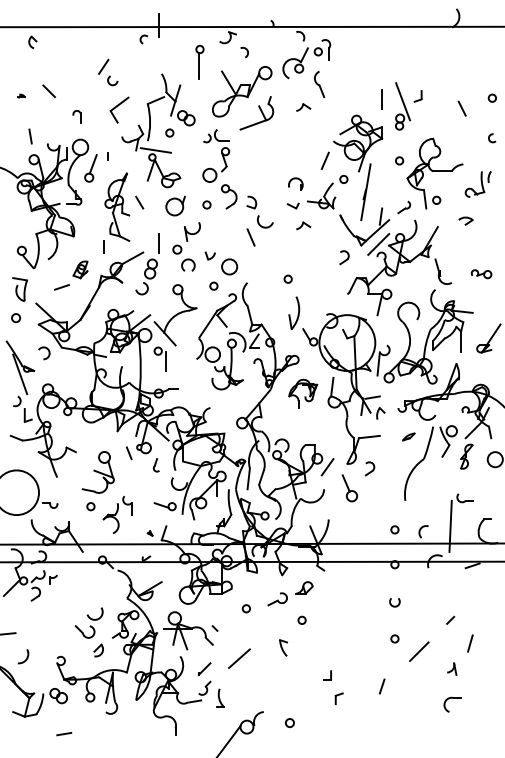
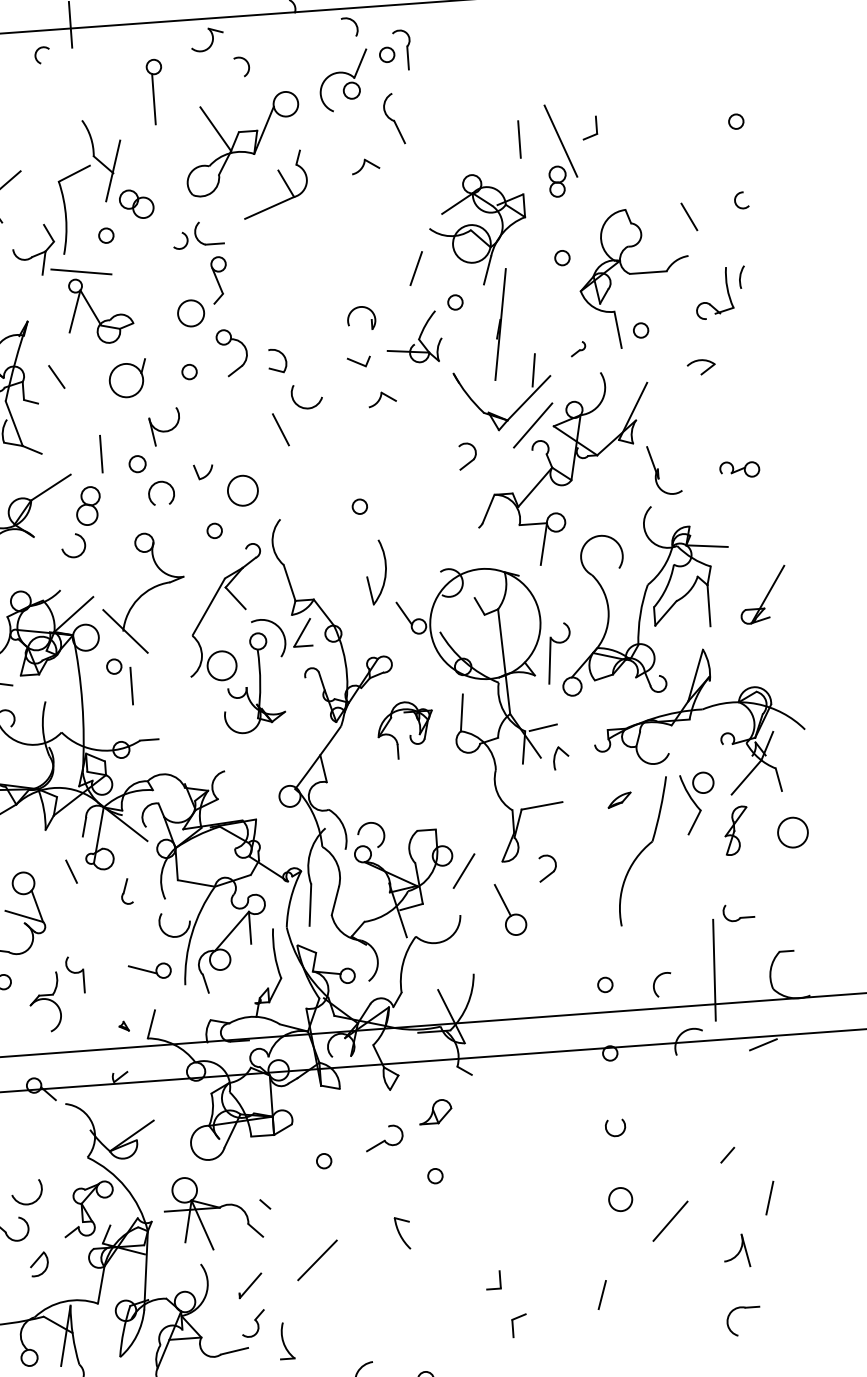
line: (461, 108) -> (687, 216), moved
part: (404, 207) -> (578, 349), size x0.6
circle: (394, 638) -> (619, 1198), size x1.6
part: (452, 668) -> (738, 1249), size x1.4

